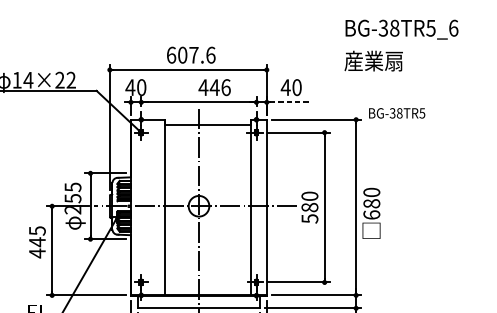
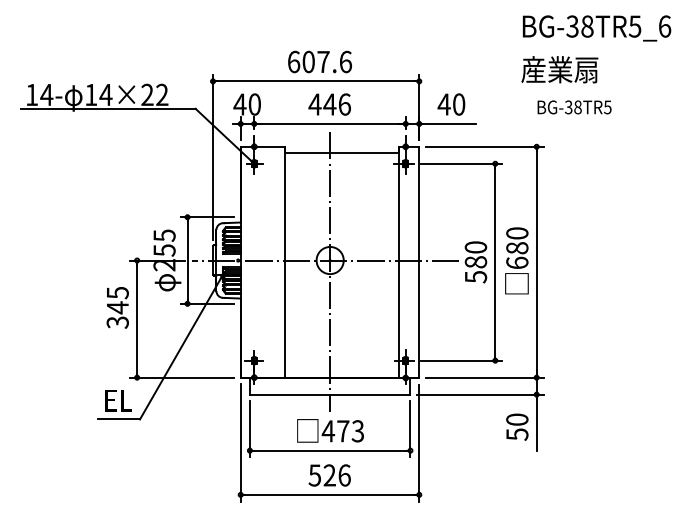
text: (214, 87) -> (329, 104), moved
line: (290, 102) -> (450, 123), dashed -> solid
text: (397, 113) -> (574, 107), moved
text: (371, 213) -> (516, 260), moved
text: (37, 253) -> (117, 322), 445 -> 345

